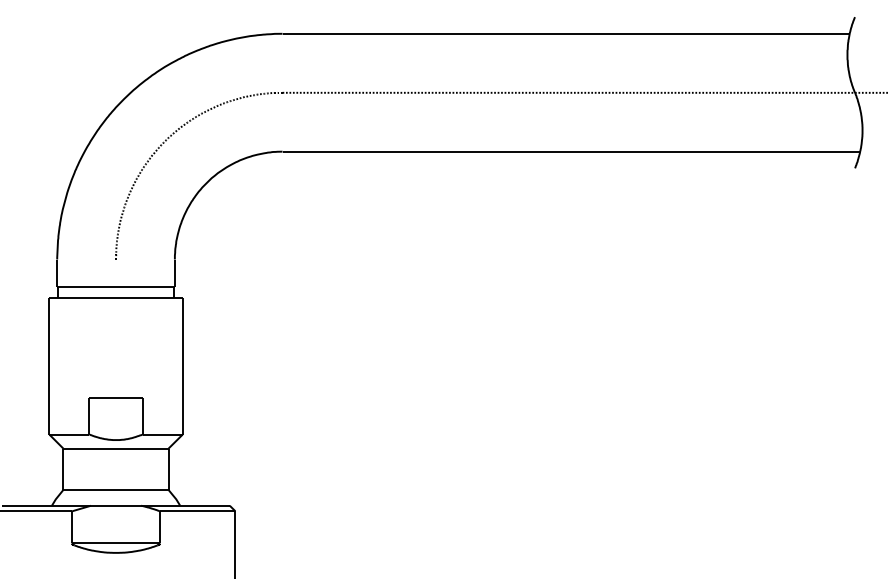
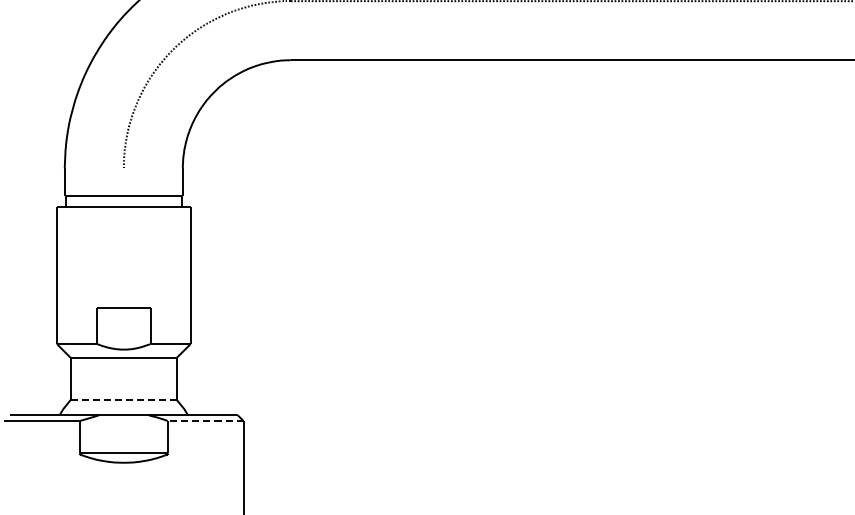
line: (115, 490) -> (123, 400), solid -> dashed
line: (197, 511) -> (205, 421), solid -> dashed

